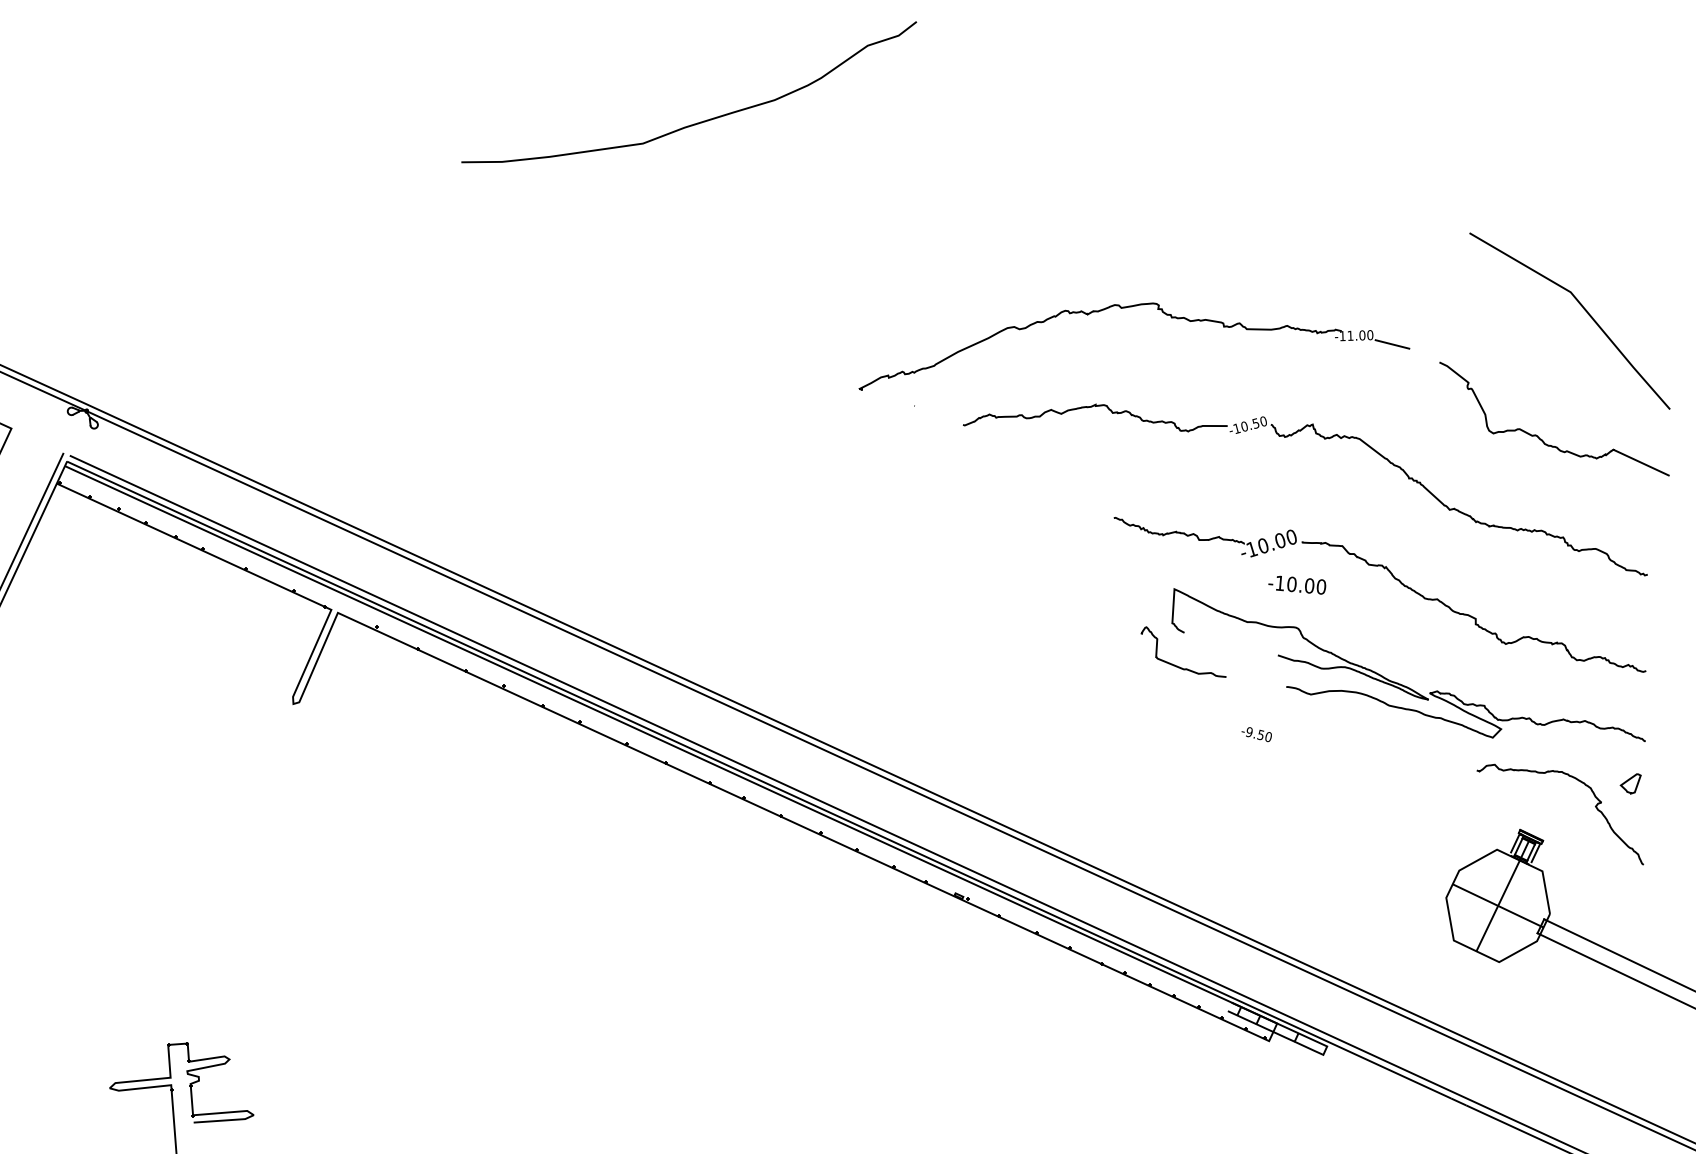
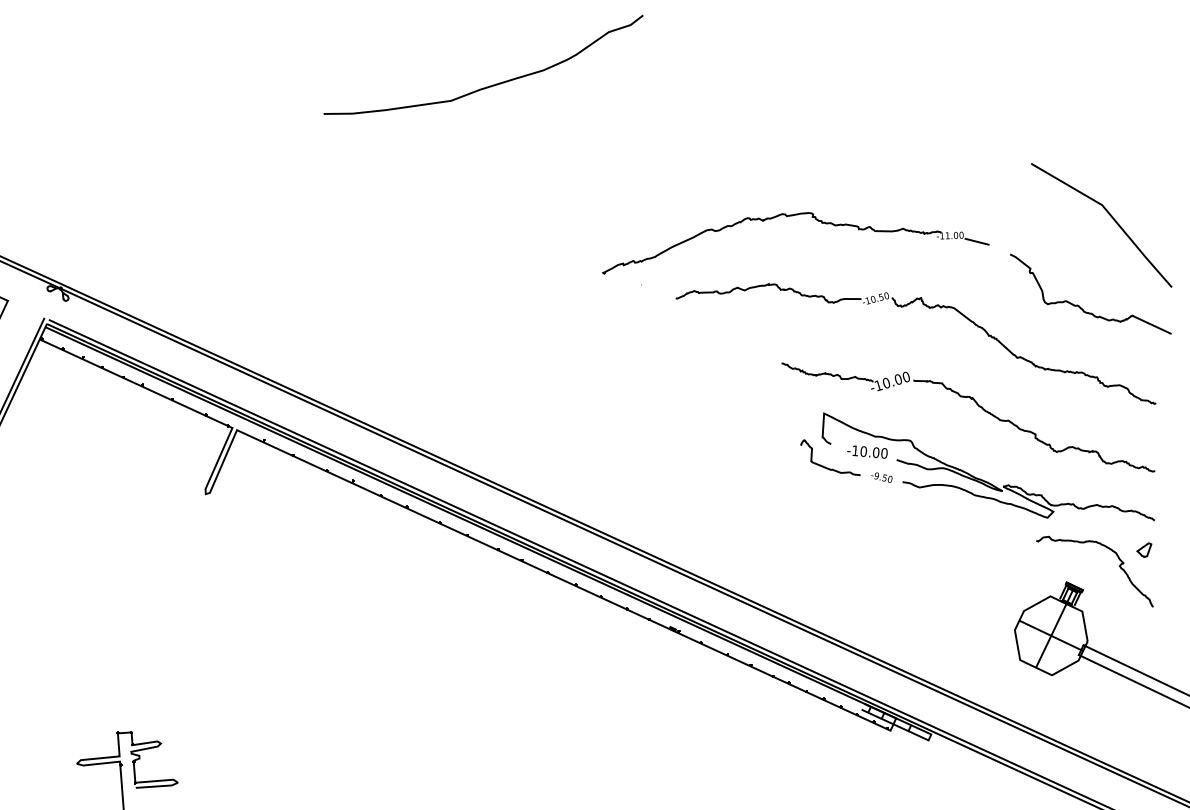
text: (1297, 584) -> (867, 451), moved
text: (1256, 734) -> (881, 477), moved

